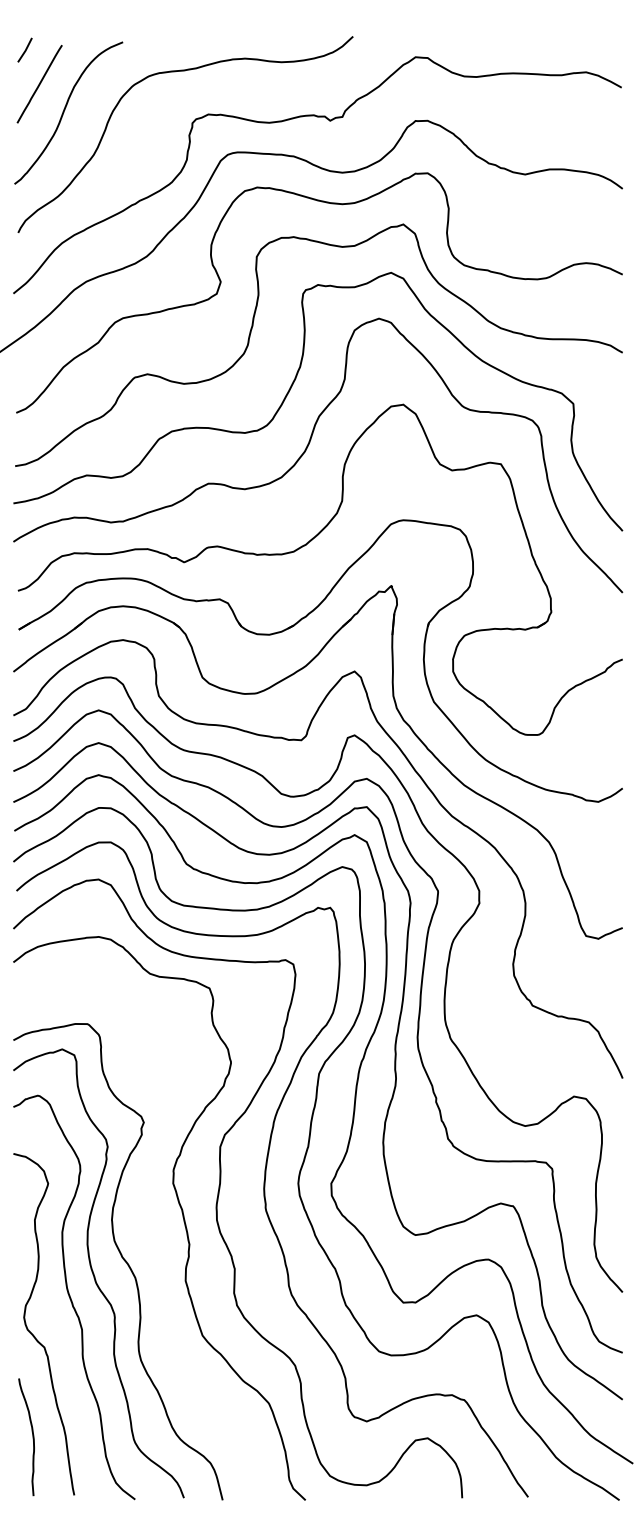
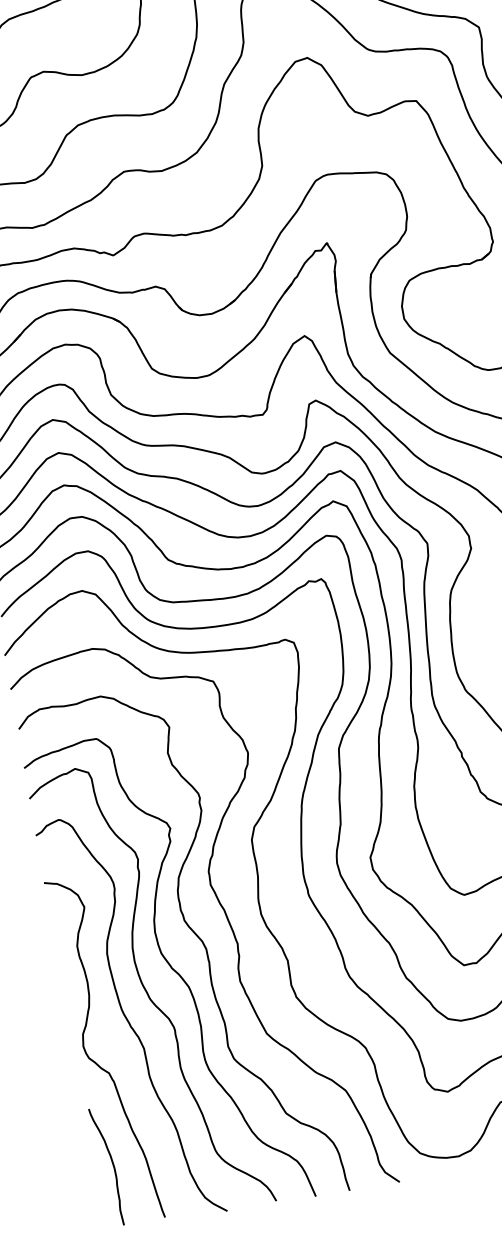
curve: (151, 1231) -> (197, 937), added

